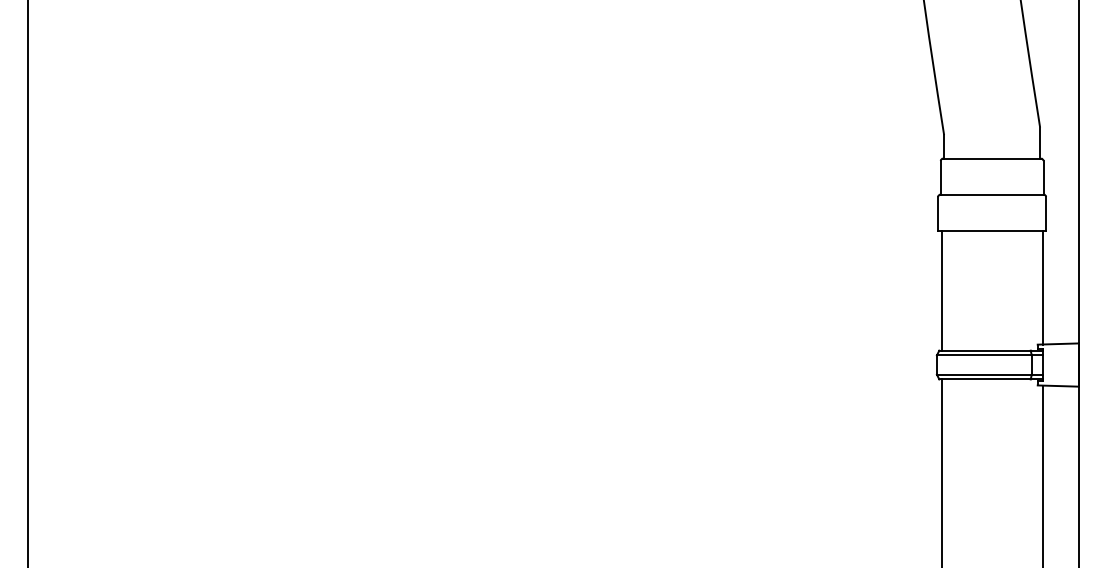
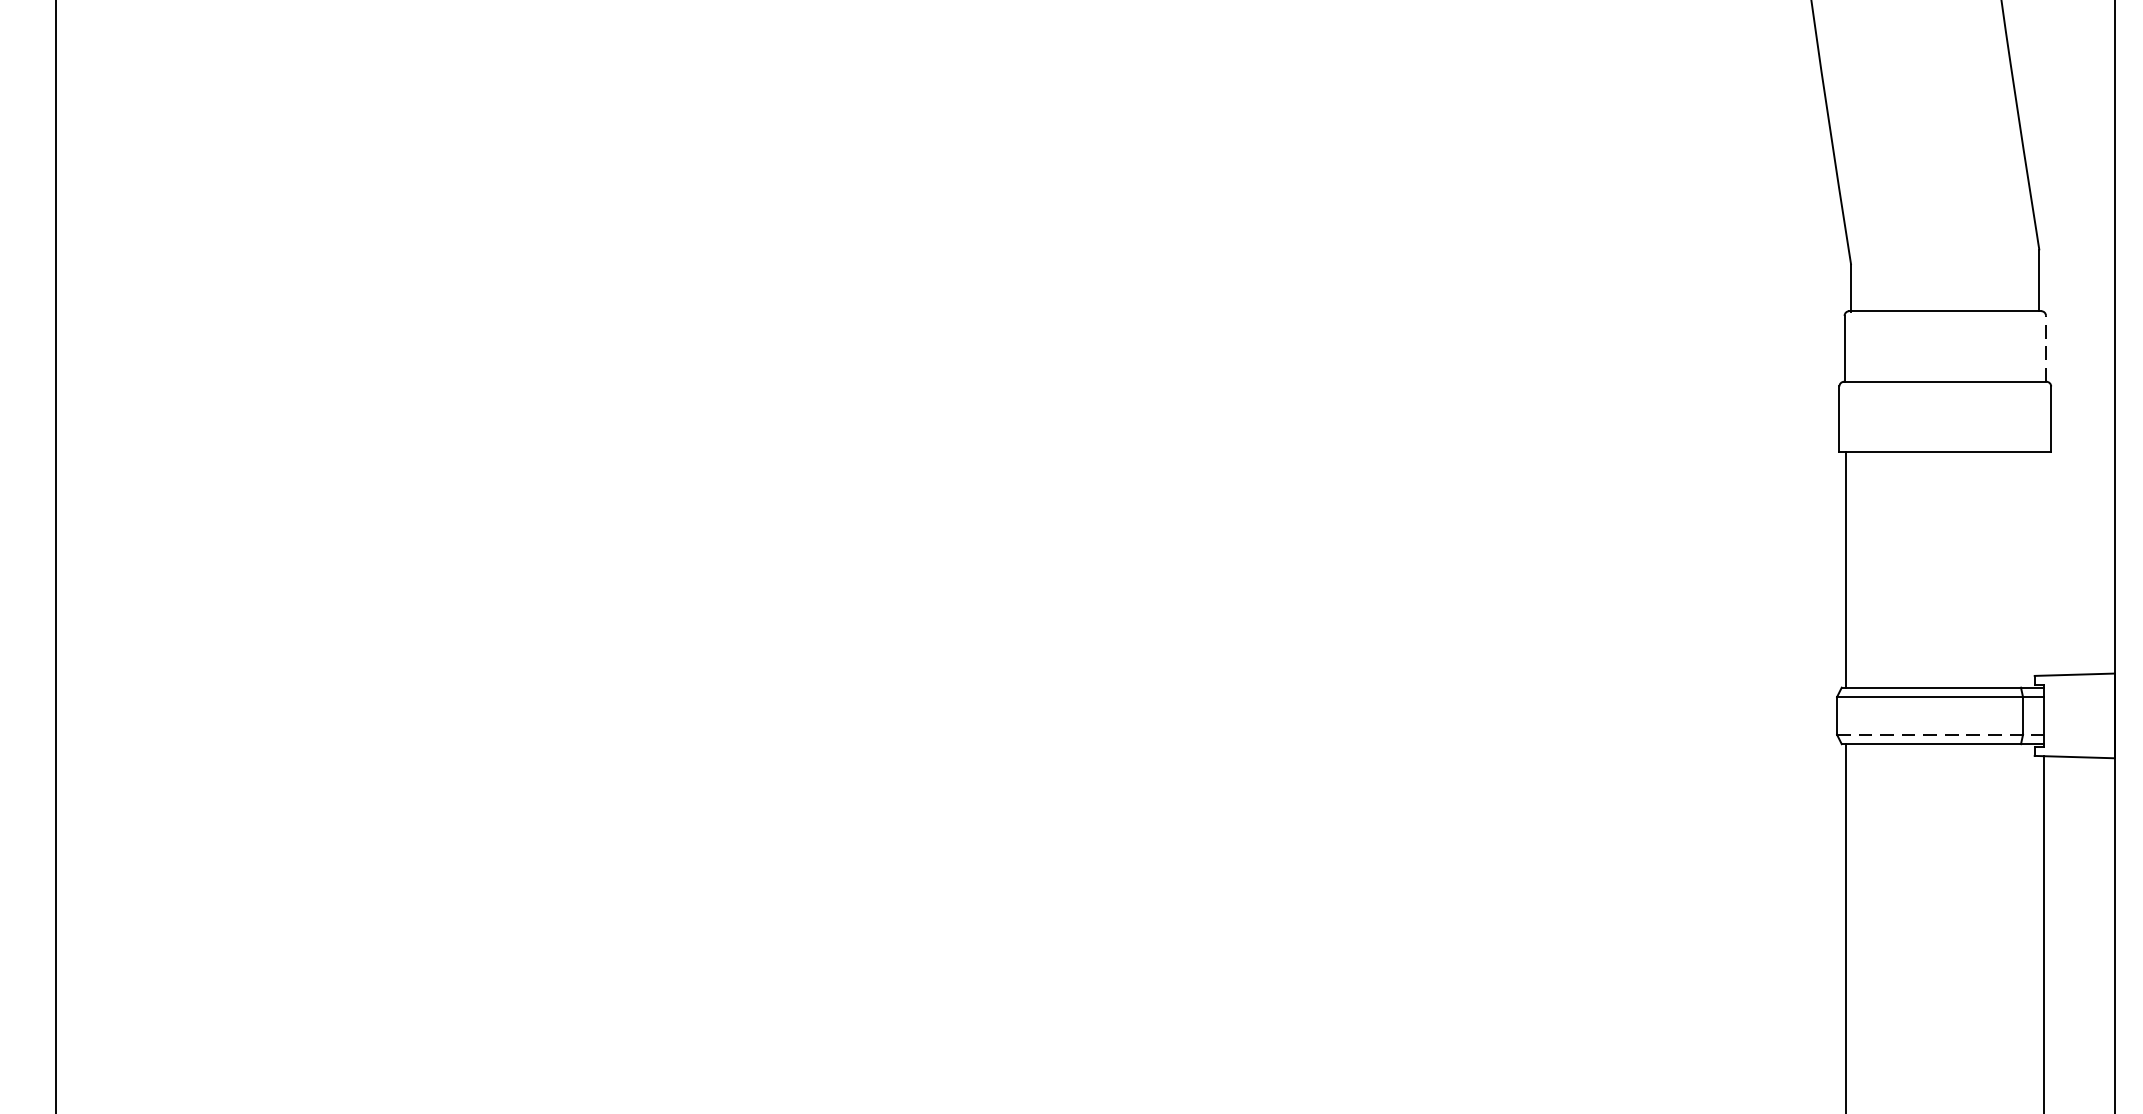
line: (1043, 177) -> (2046, 348), solid -> dashed
line: (1042, 287) -> (2044, 563), removed
line: (989, 374) -> (1940, 734), solid -> dashed

